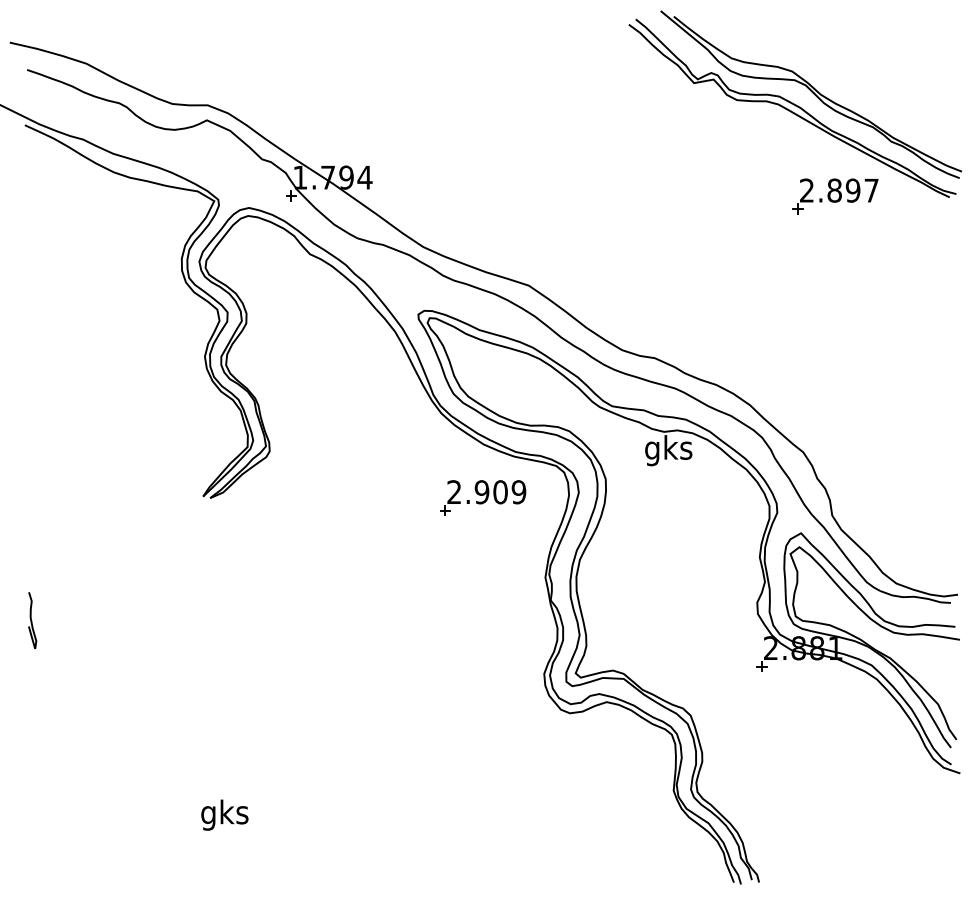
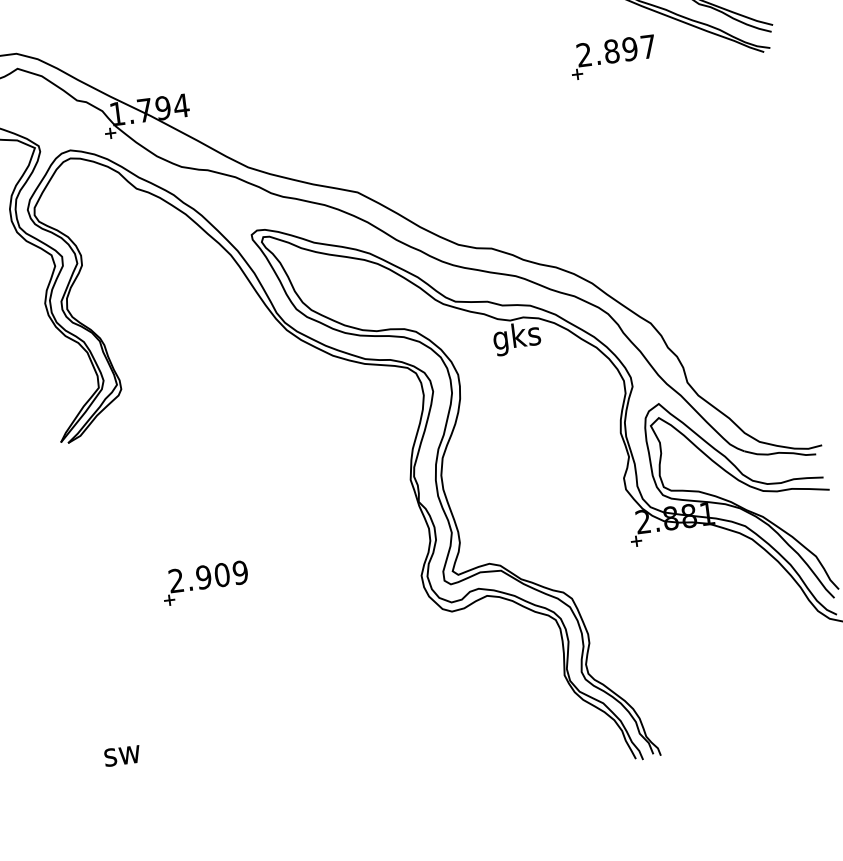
part: (835, 196) -> (613, 57), moved
part: (483, 497) -> (205, 582), moved
text: (224, 814) -> (121, 755), gks -> sw

